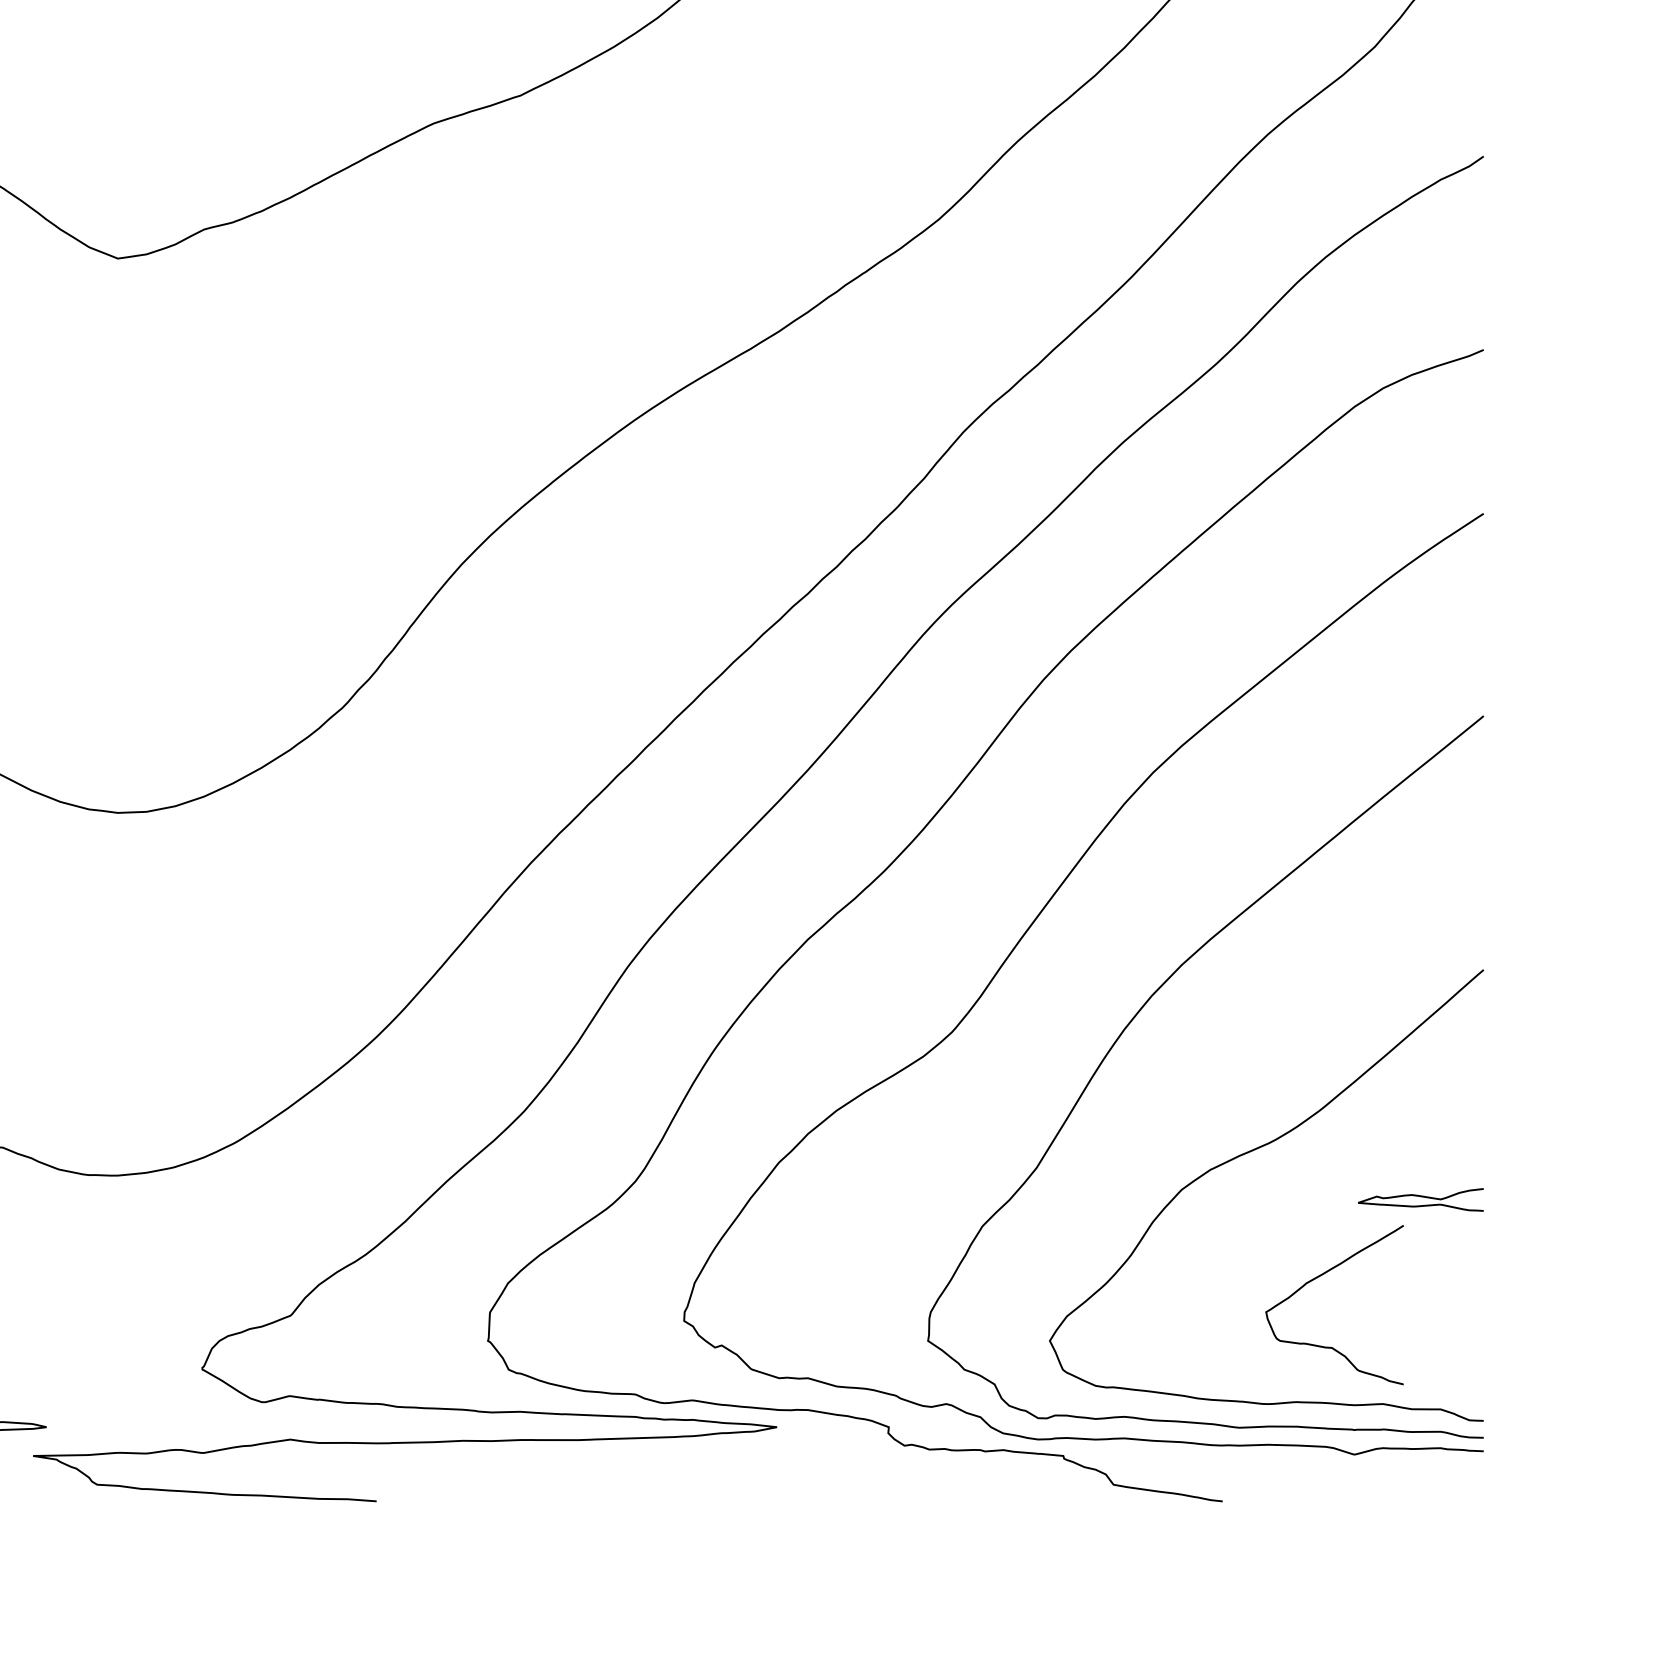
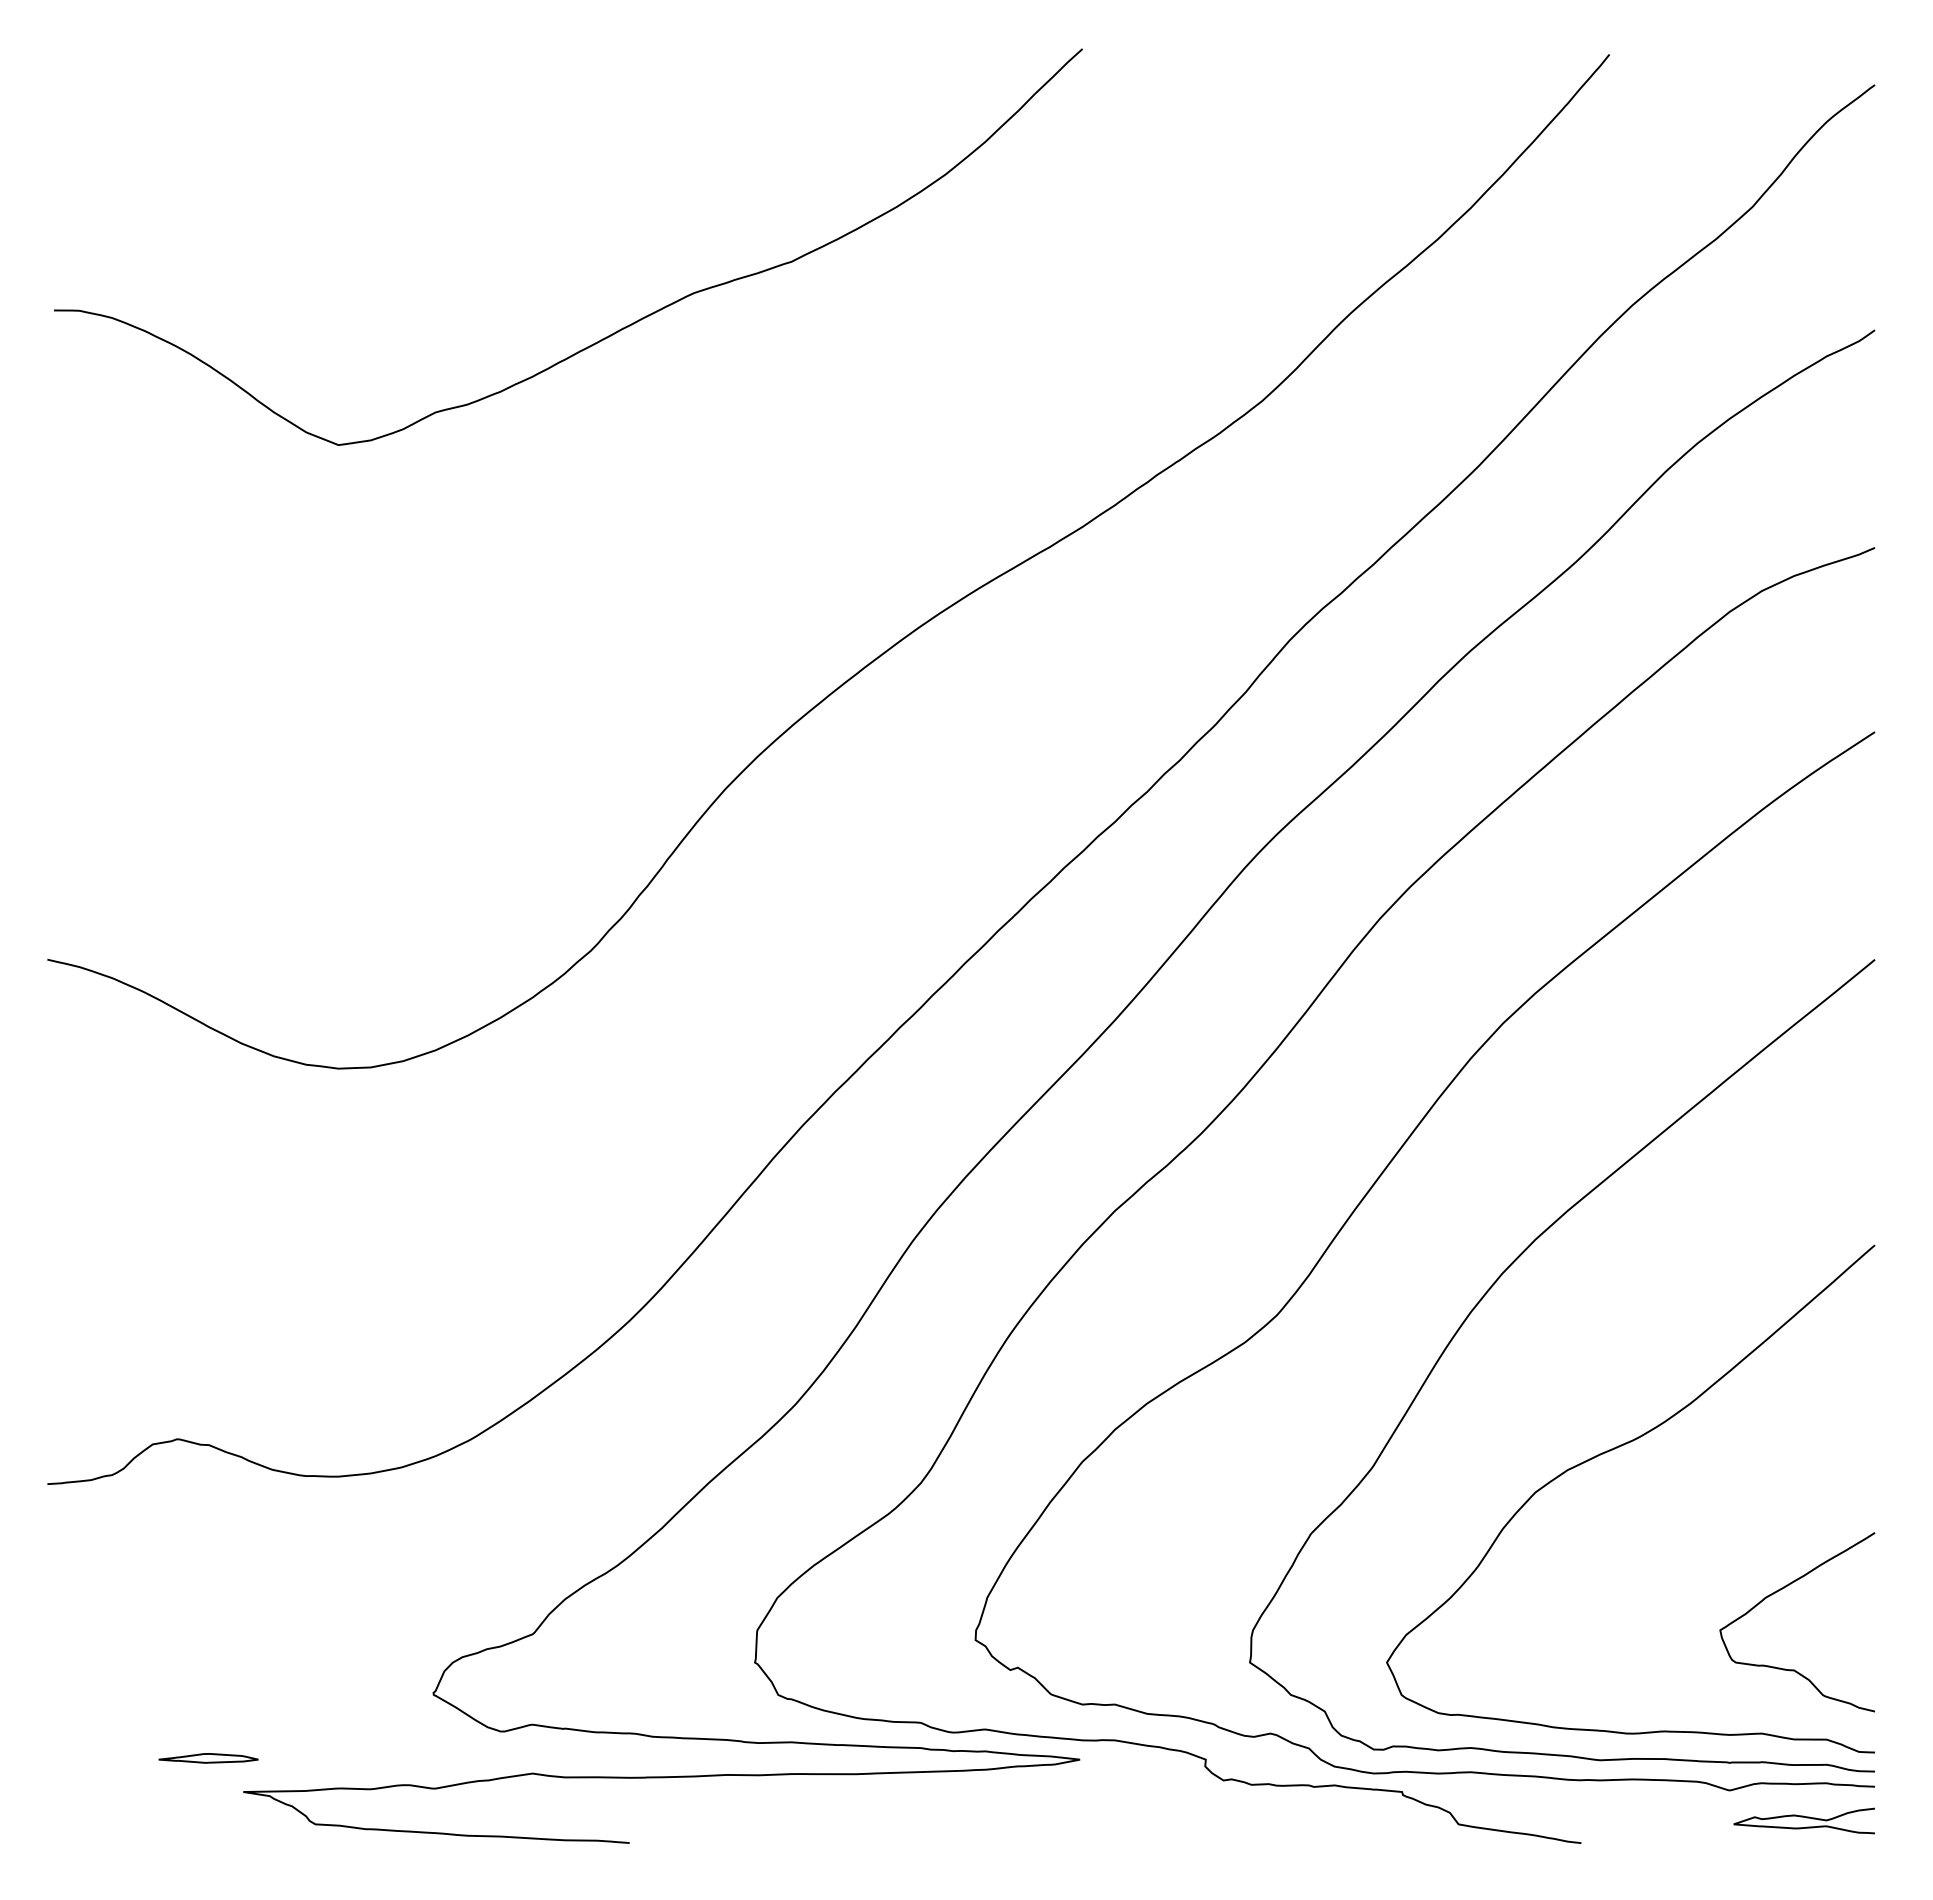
curve: (1420, 1196) -> (1803, 1817), moved
curve: (1318, 1277) -> (1779, 1591), moved

